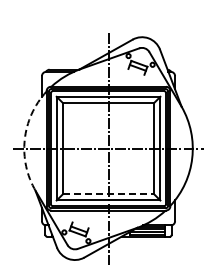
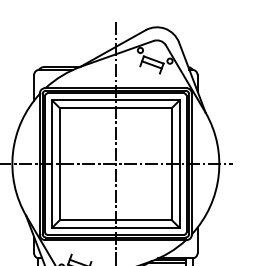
arc: (24, 139) -> (12, 152), dashed -> solid
line: (109, 194) -> (117, 220), dashed -> solid

